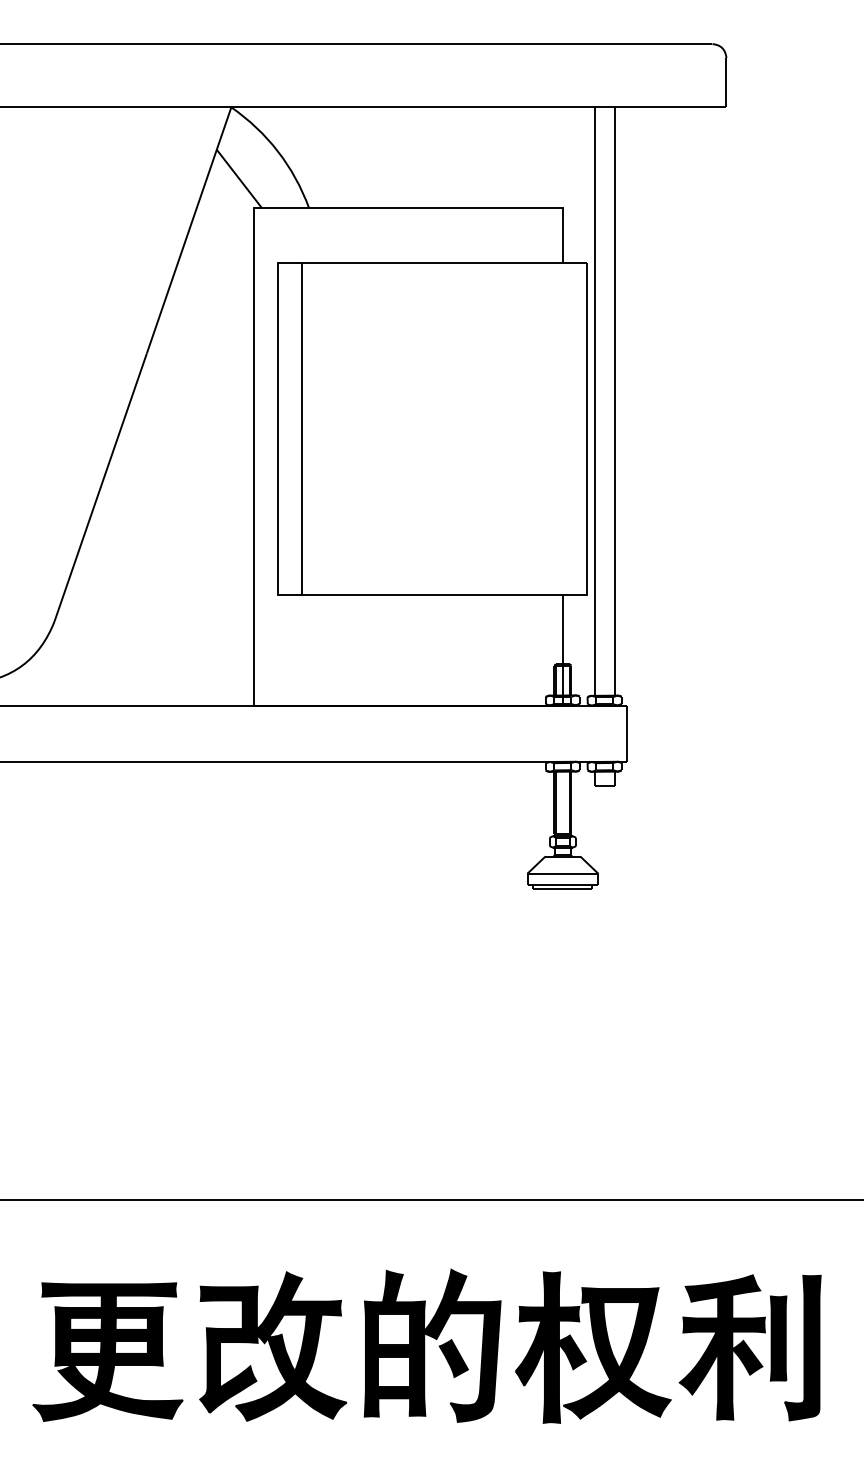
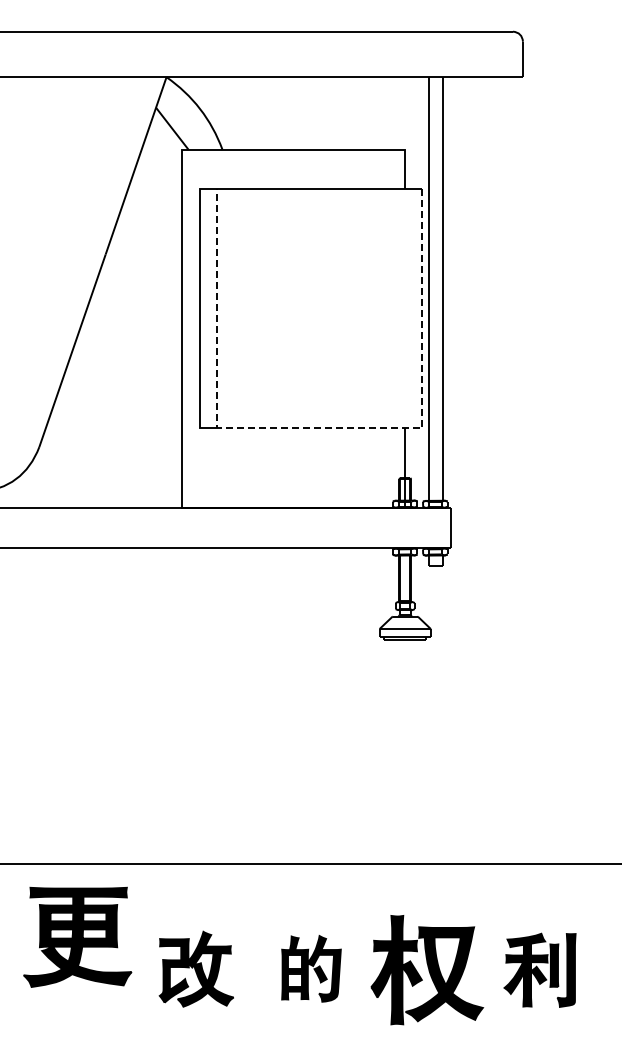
line: (443, 595) -> (319, 428), solid -> dashed
part: (272, 1345) -> (196, 968), size x0.7
part: (432, 1345) -> (311, 968), size x0.6
part: (749, 1348) -> (539, 970), size x0.7
part: (107, 1350) -> (77, 936), moved

